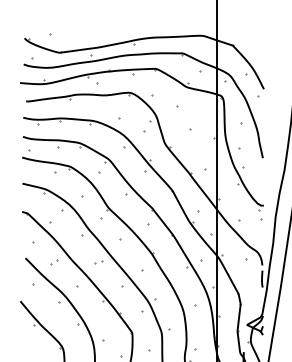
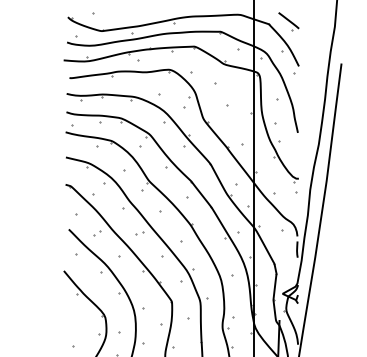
part: (253, 42) -> (288, 21), added

